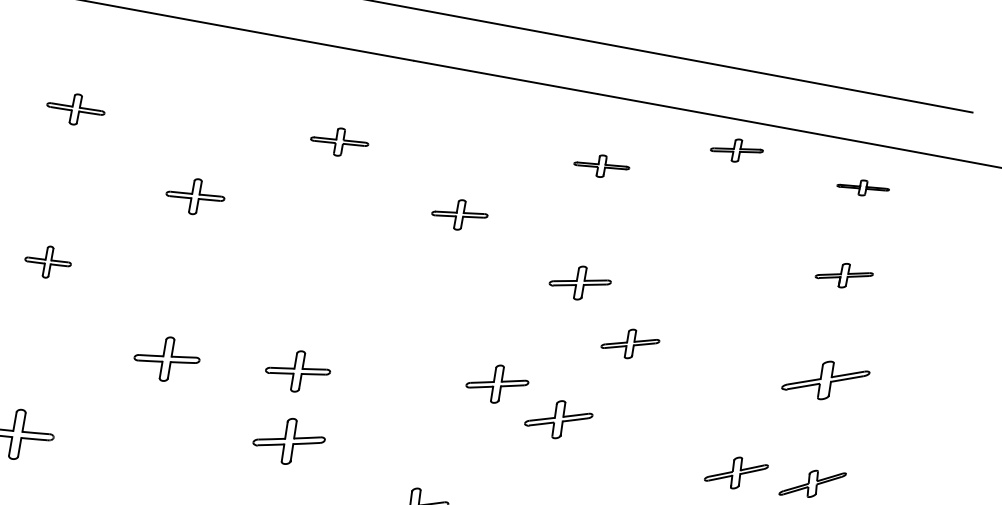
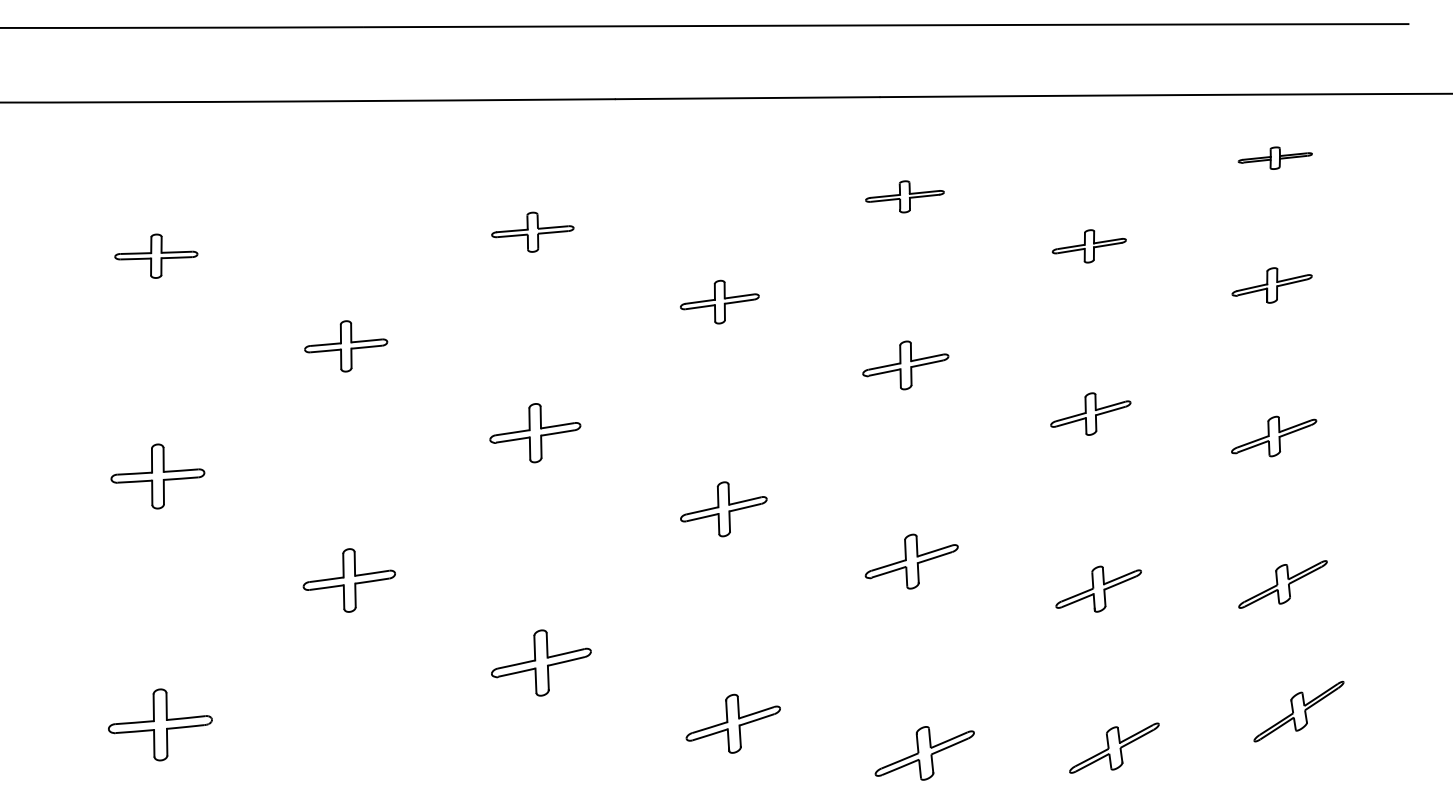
part: (736, 150) -> (1089, 246), moved
part: (47, 262) -> (157, 476), size x1.43
part: (630, 343) -> (1090, 413), moved
part: (298, 371) -> (535, 433), moved
part: (826, 380) -> (1274, 436), size x0.71
part: (497, 384) -> (723, 509), moved
part: (736, 472) -> (1098, 588), moved

